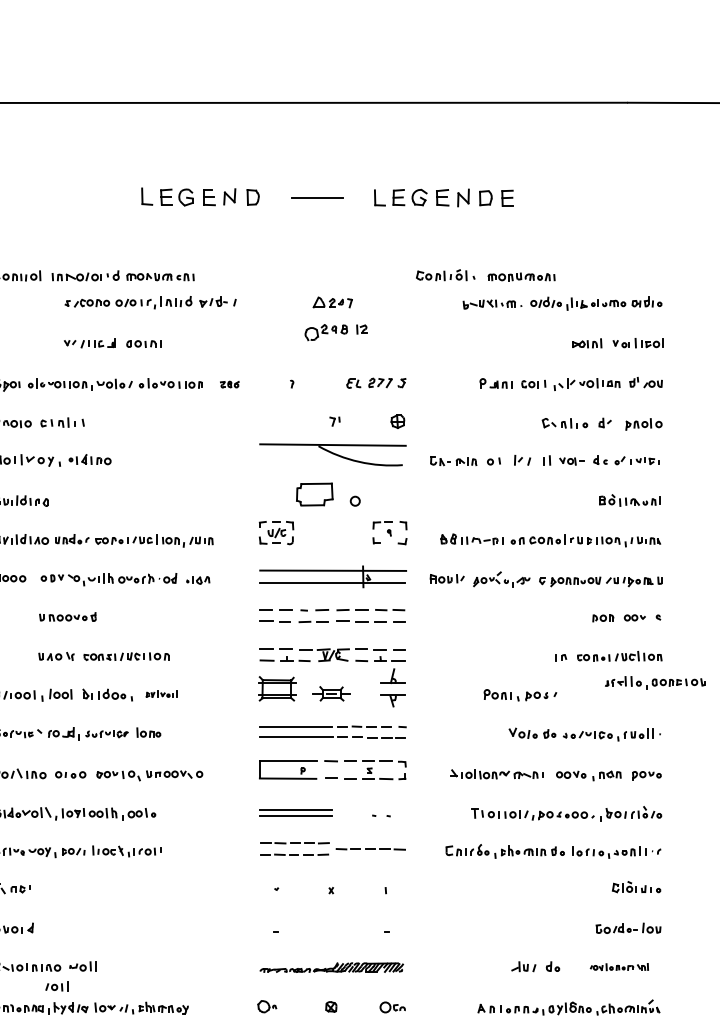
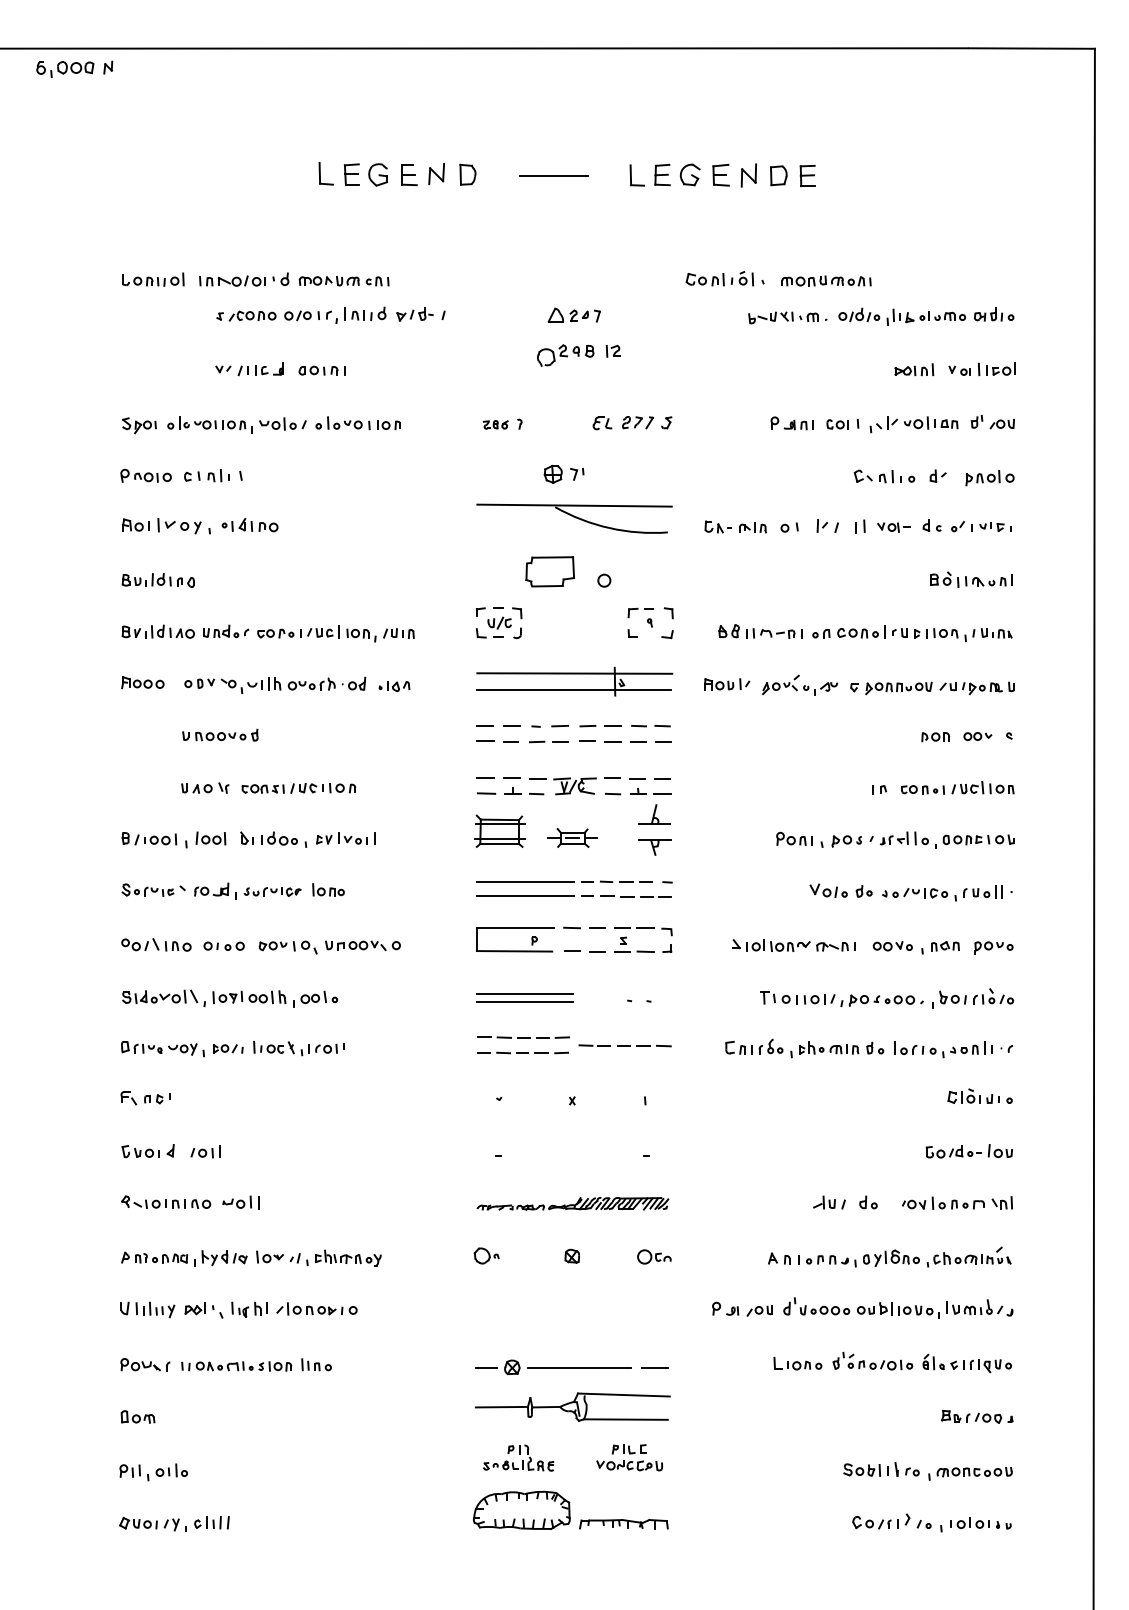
part: (229, 384) -> (495, 424), moved
part: (397, 421) -> (552, 473), moved
part: (654, 682) -> (946, 839), moved
part: (161, 694) -> (345, 838), size x1.43
part: (618, 966) -> (956, 1202), size x1.43
part: (56, 986) -> (205, 1151), moved

